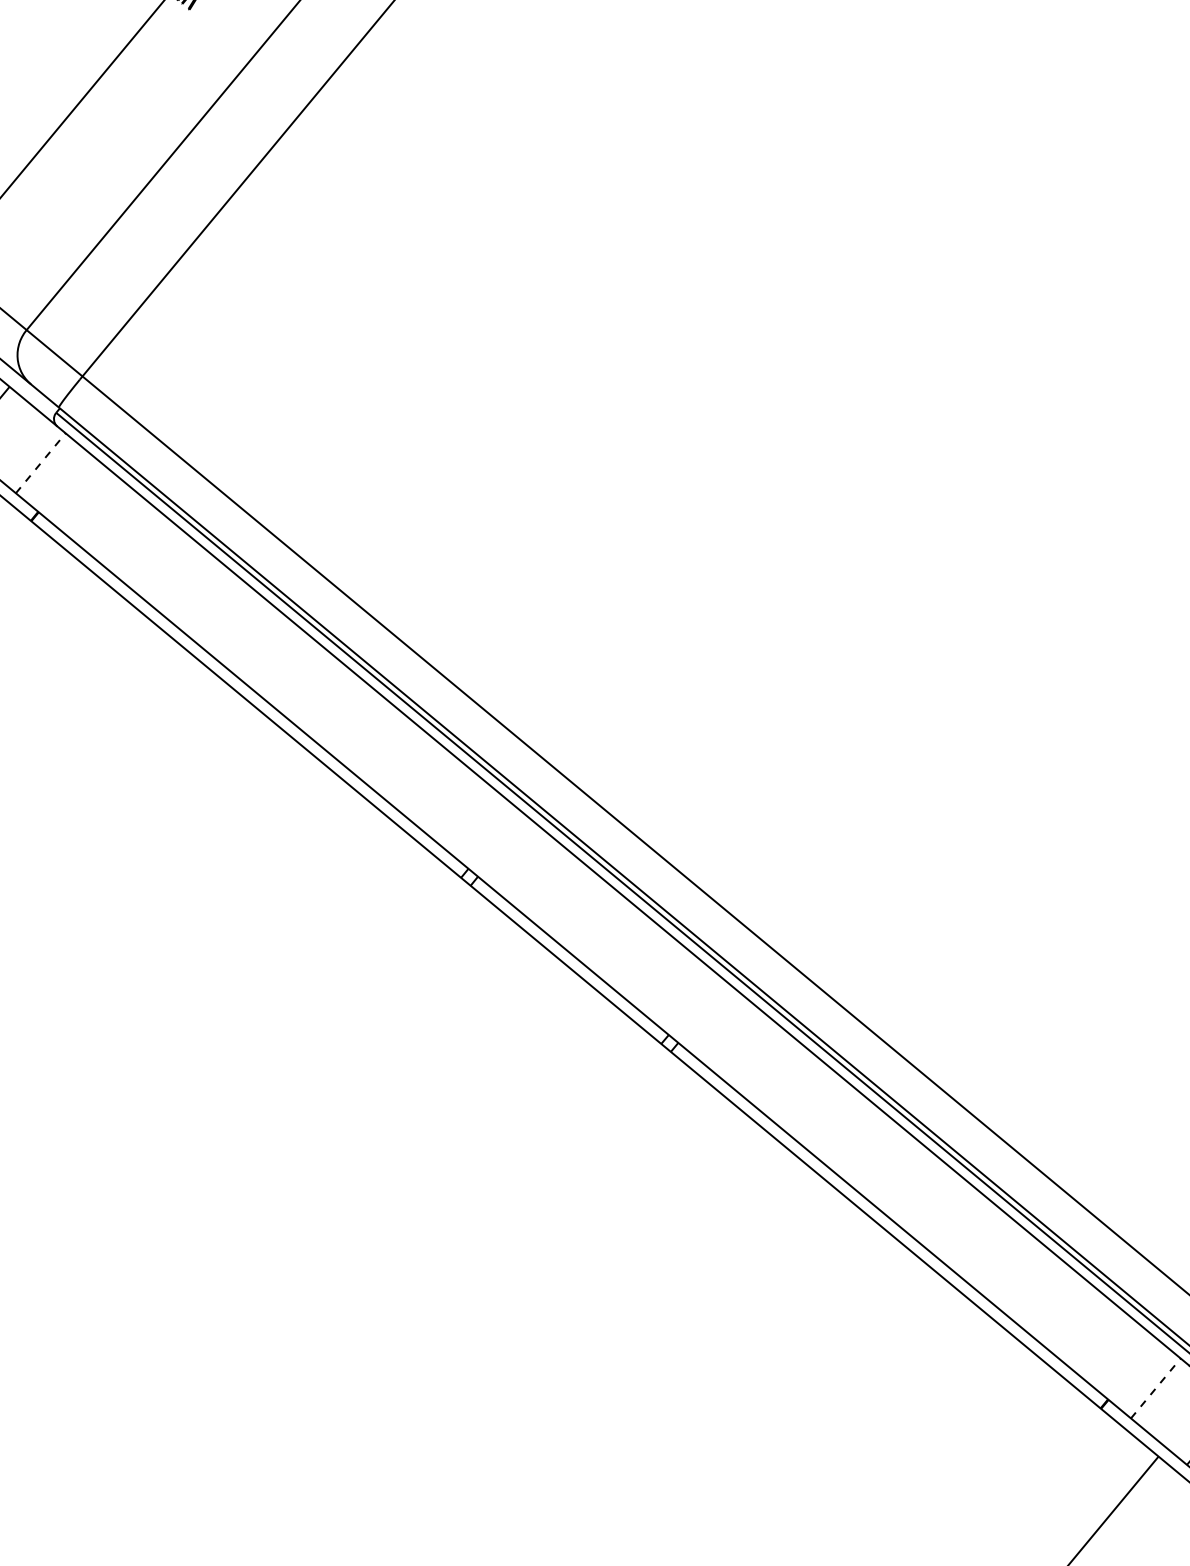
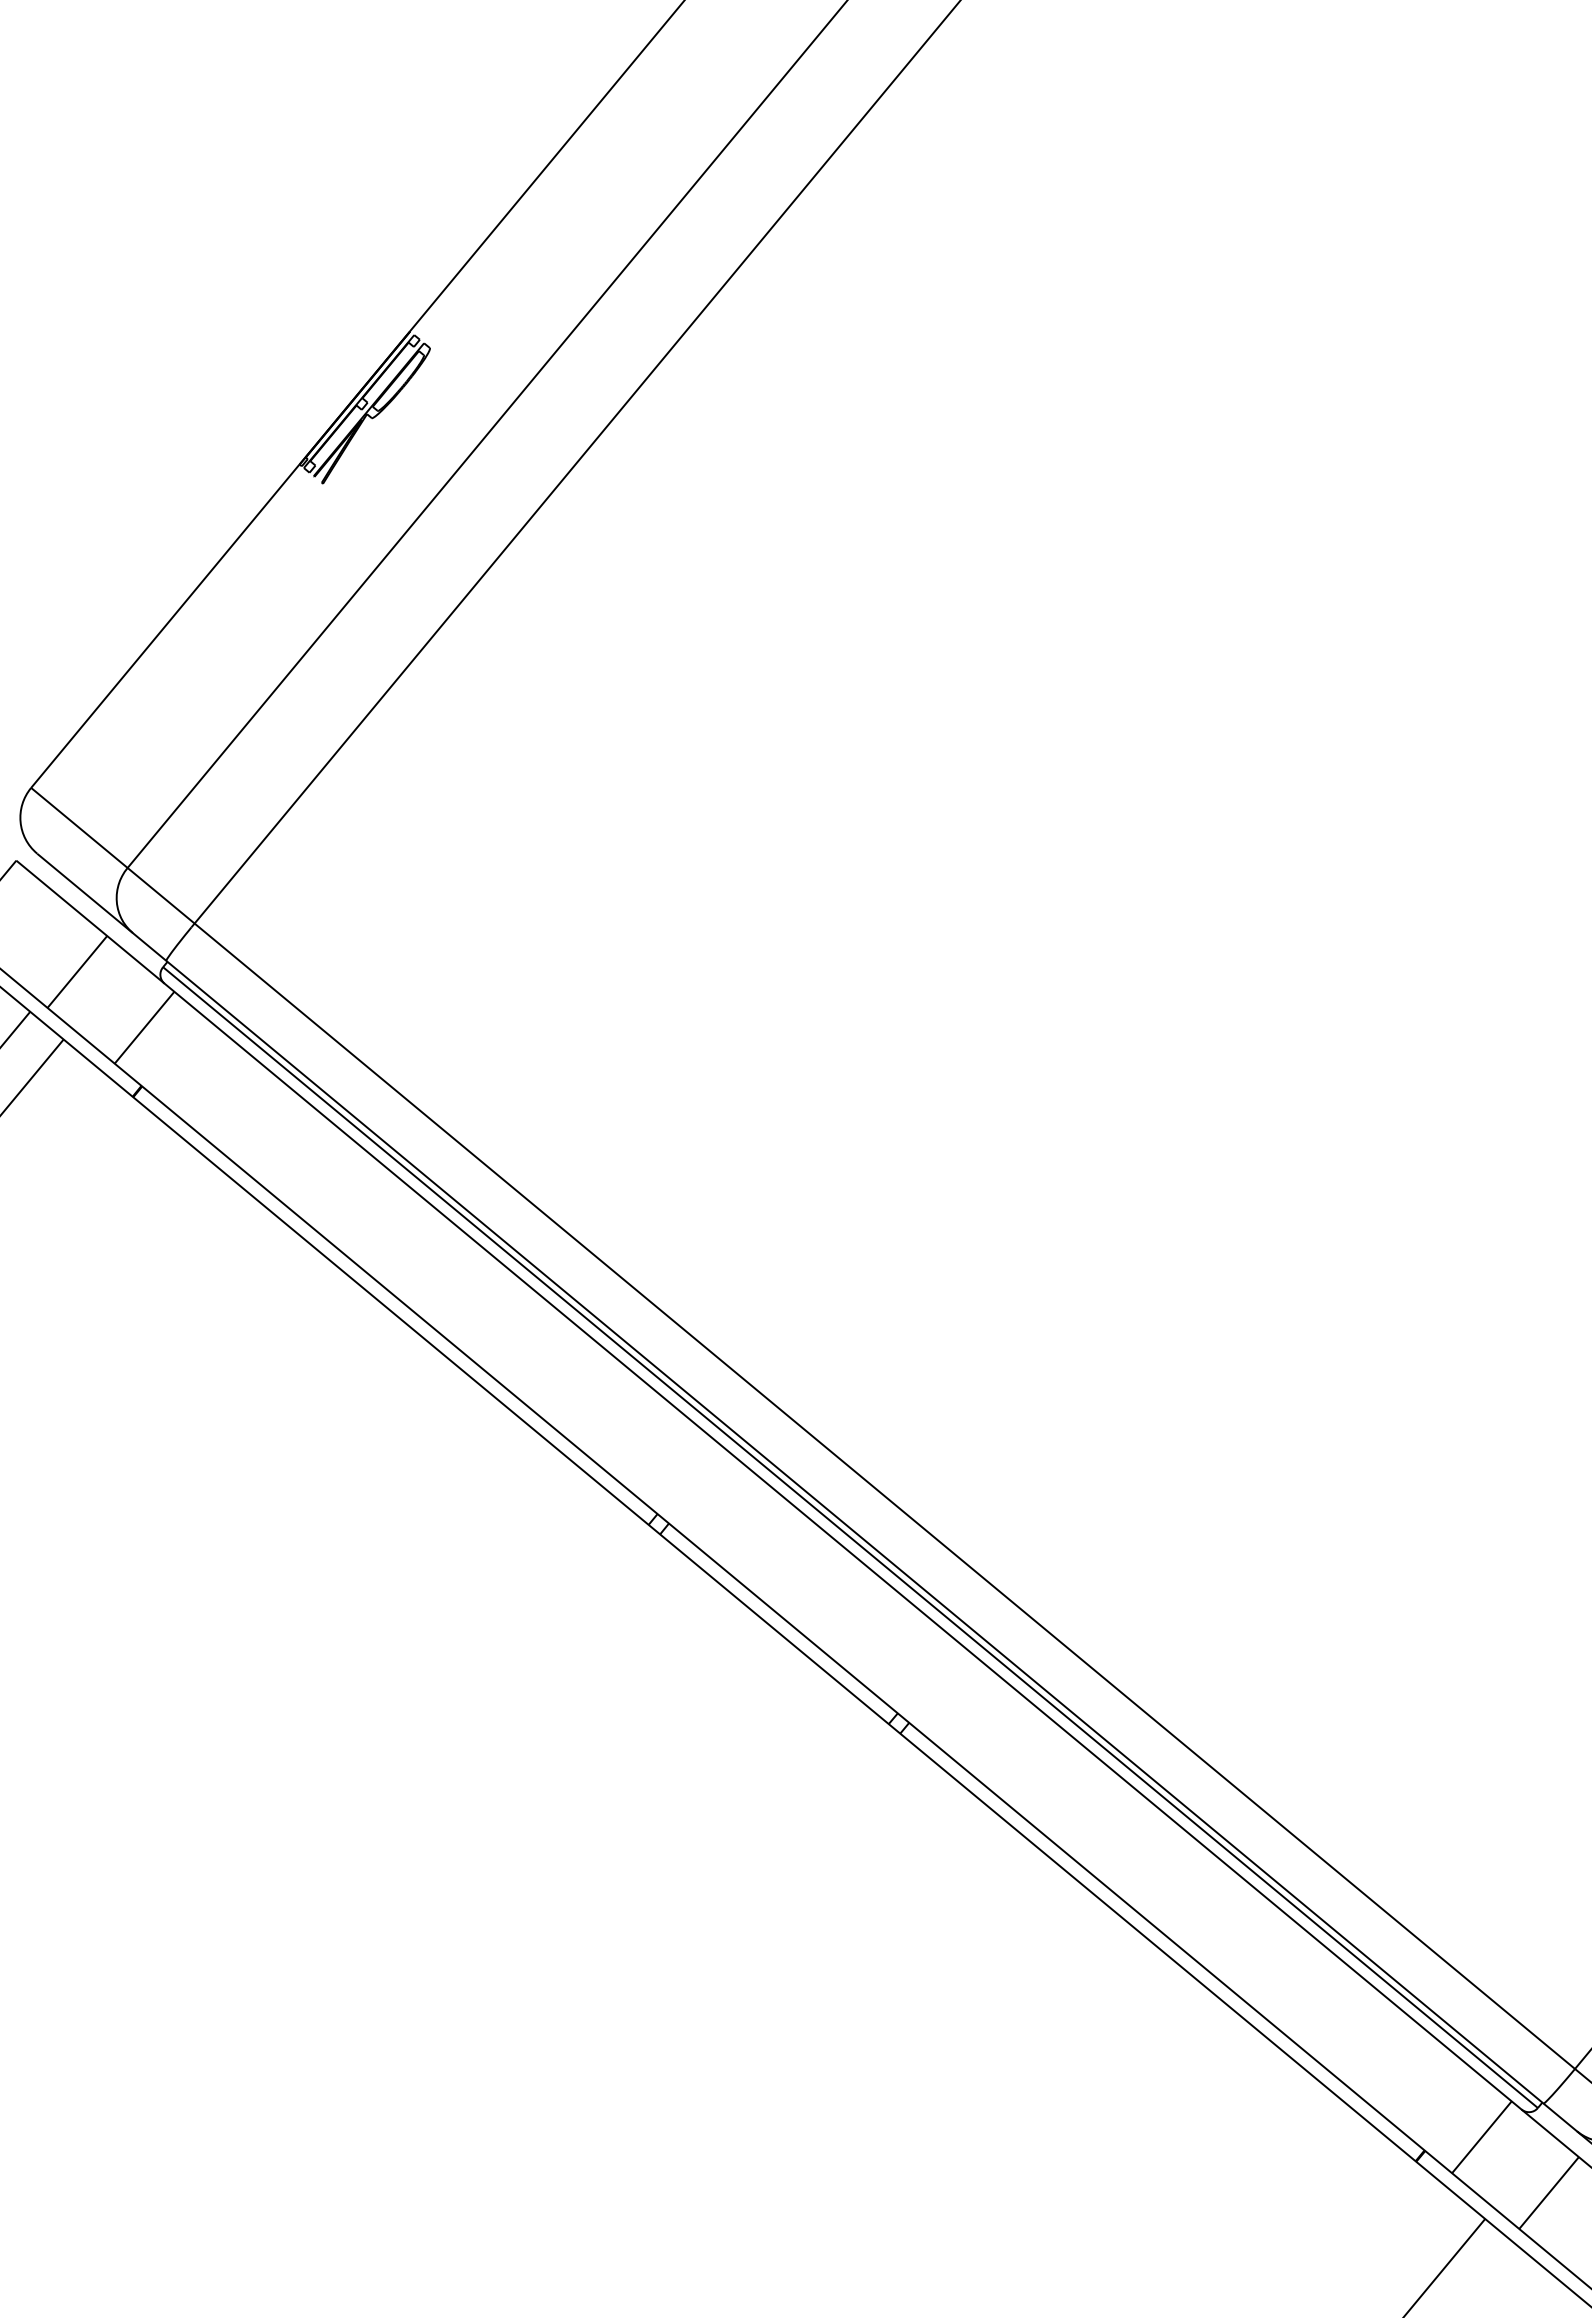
line: (40, 463) -> (144, 1027), dashed -> solid
line: (1155, 1388) -> (1481, 2137), dashed -> solid

